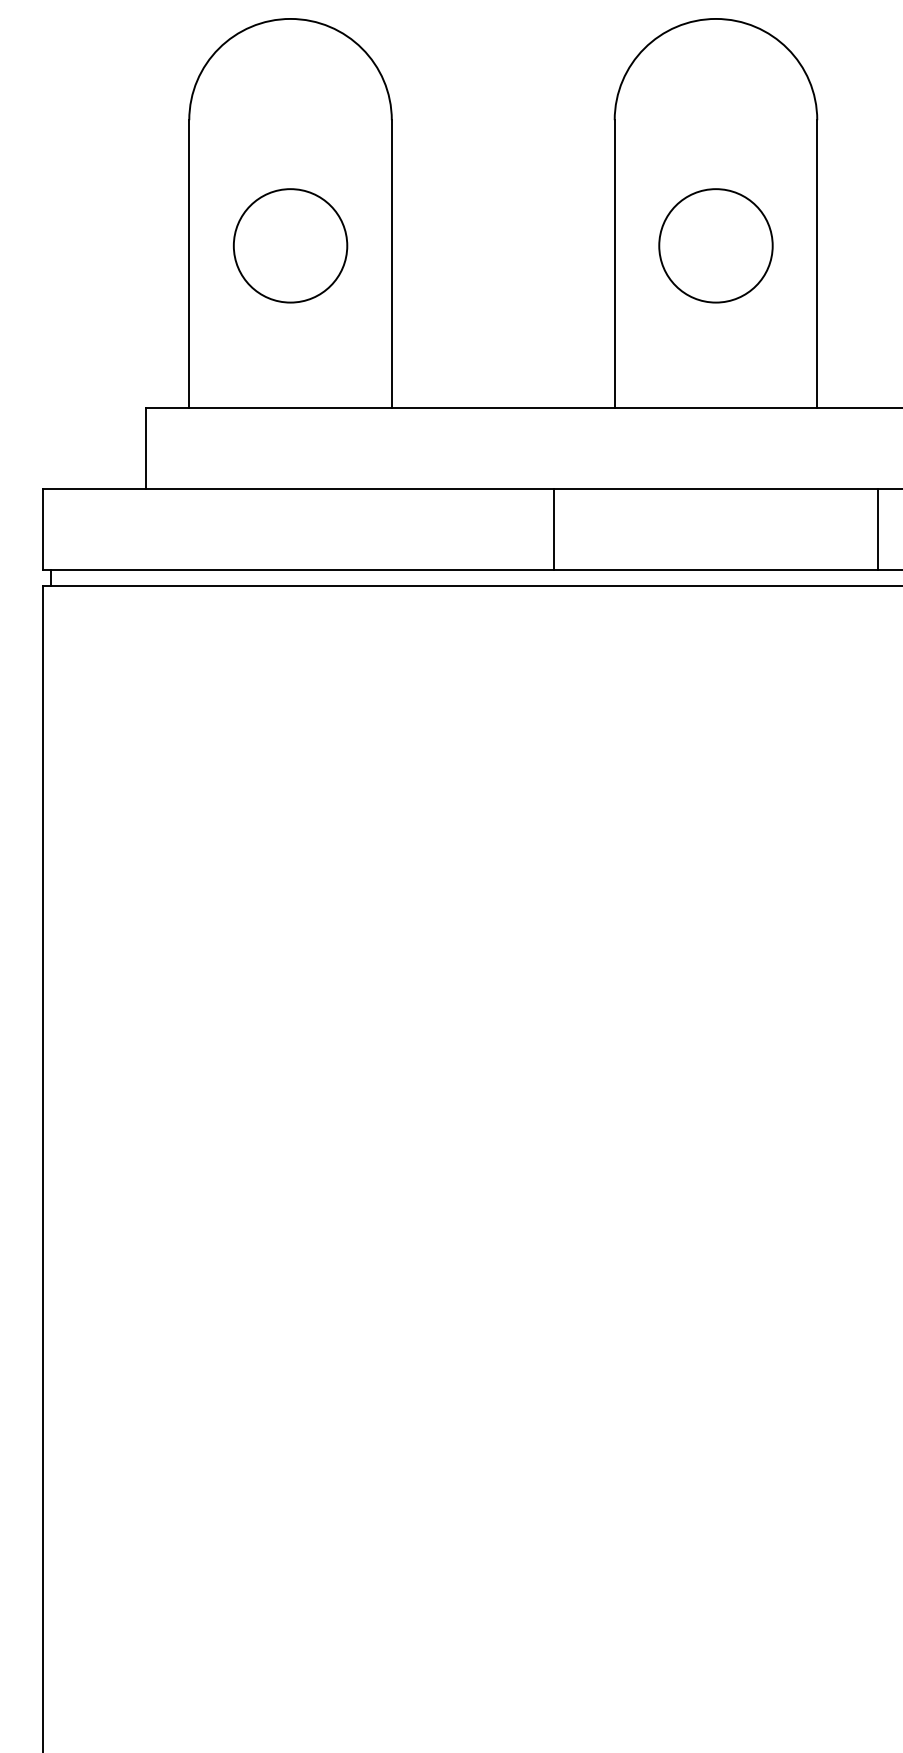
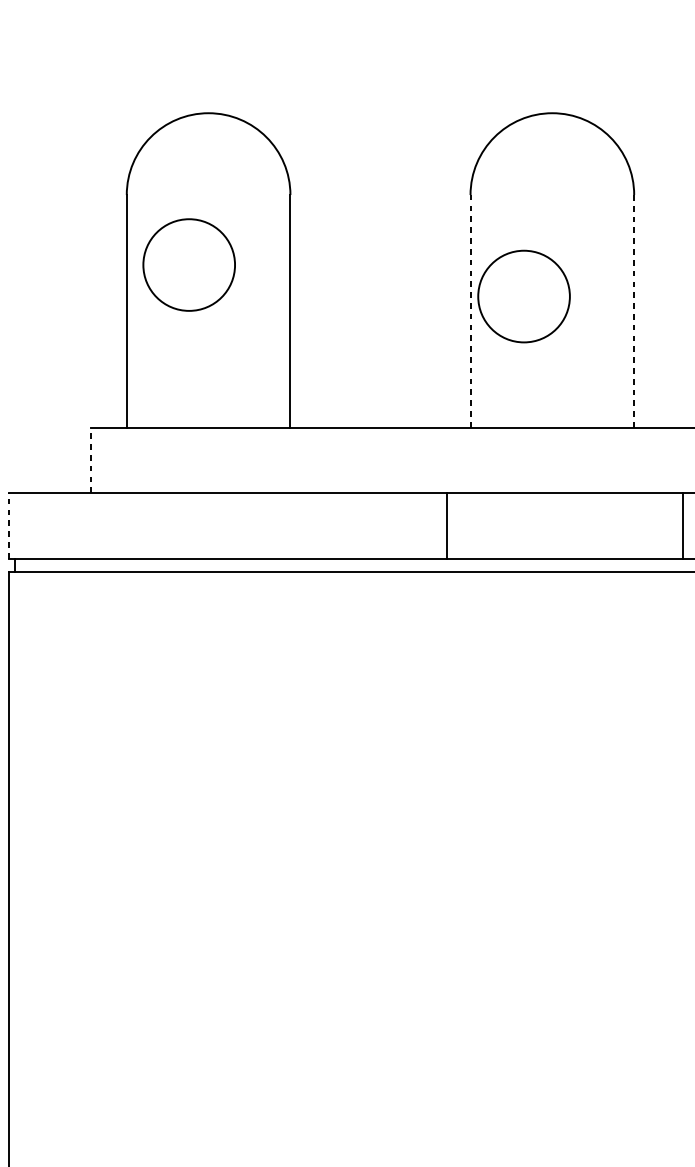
circle: (290, 245) -> (189, 264), moved
circle: (715, 245) -> (523, 296), moved
line: (614, 264) -> (470, 311), solid -> dashed
line: (817, 264) -> (634, 311), solid -> dashed
line: (145, 448) -> (91, 460), solid -> dashed
line: (43, 529) -> (8, 525), solid -> dashed
line: (553, 529) -> (446, 525), moved

